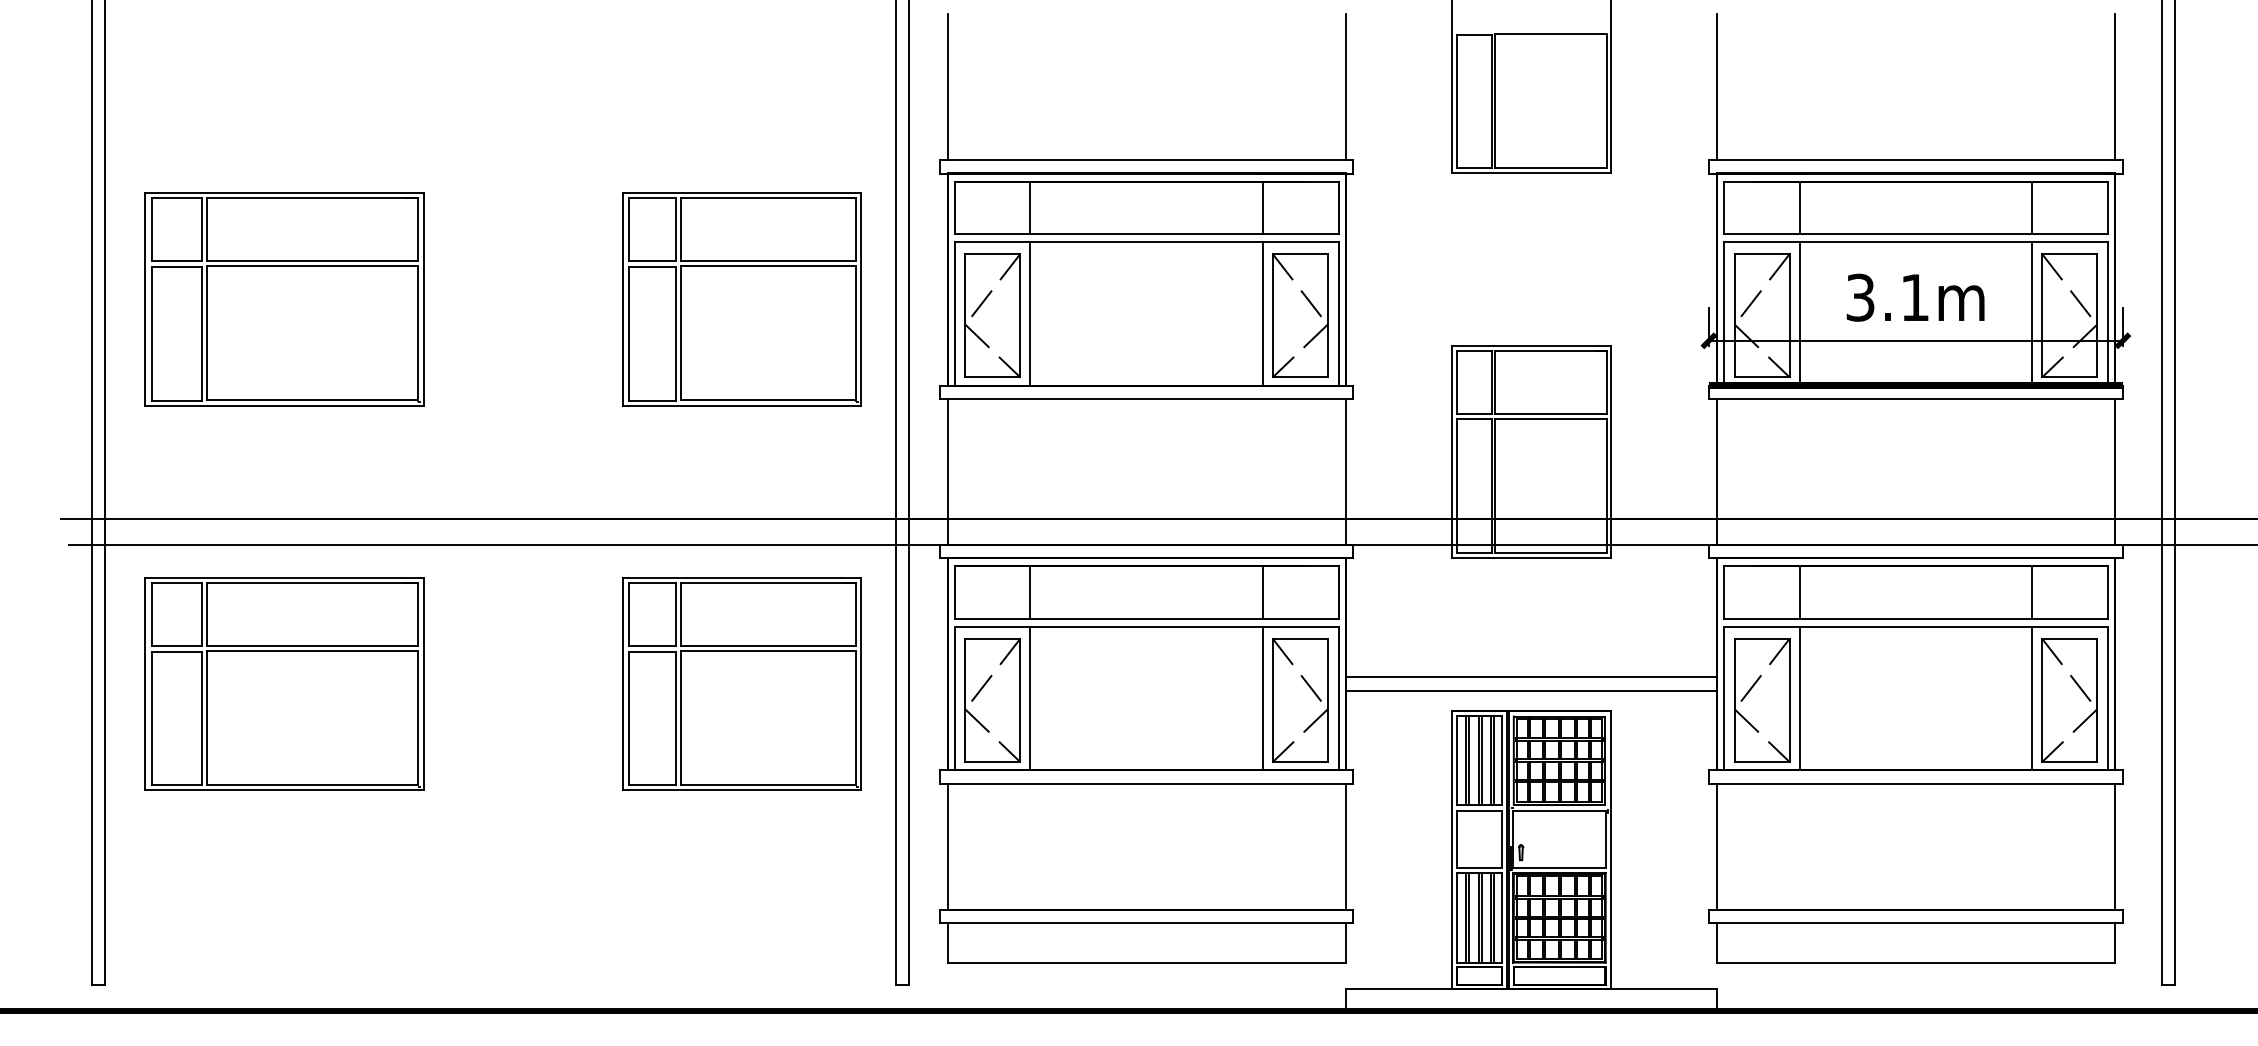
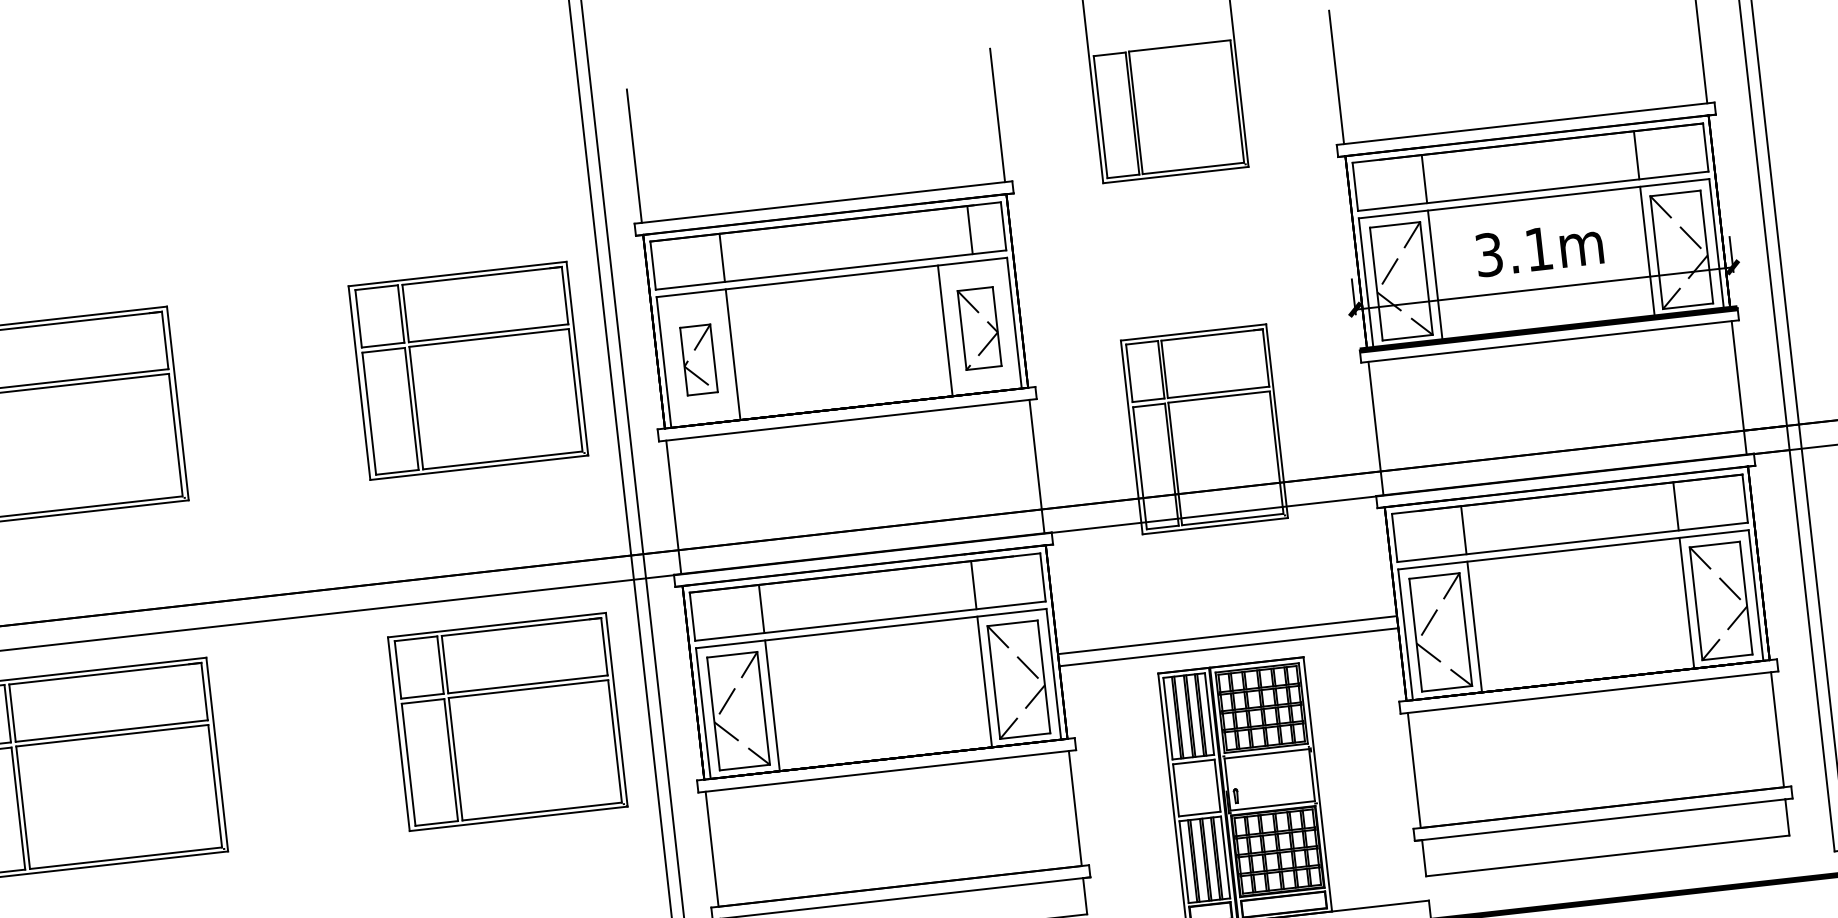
line: (1262, 207) -> (969, 229), moved
part: (992, 315) -> (698, 359), size x0.6
part: (1300, 315) -> (979, 328), size x0.7

